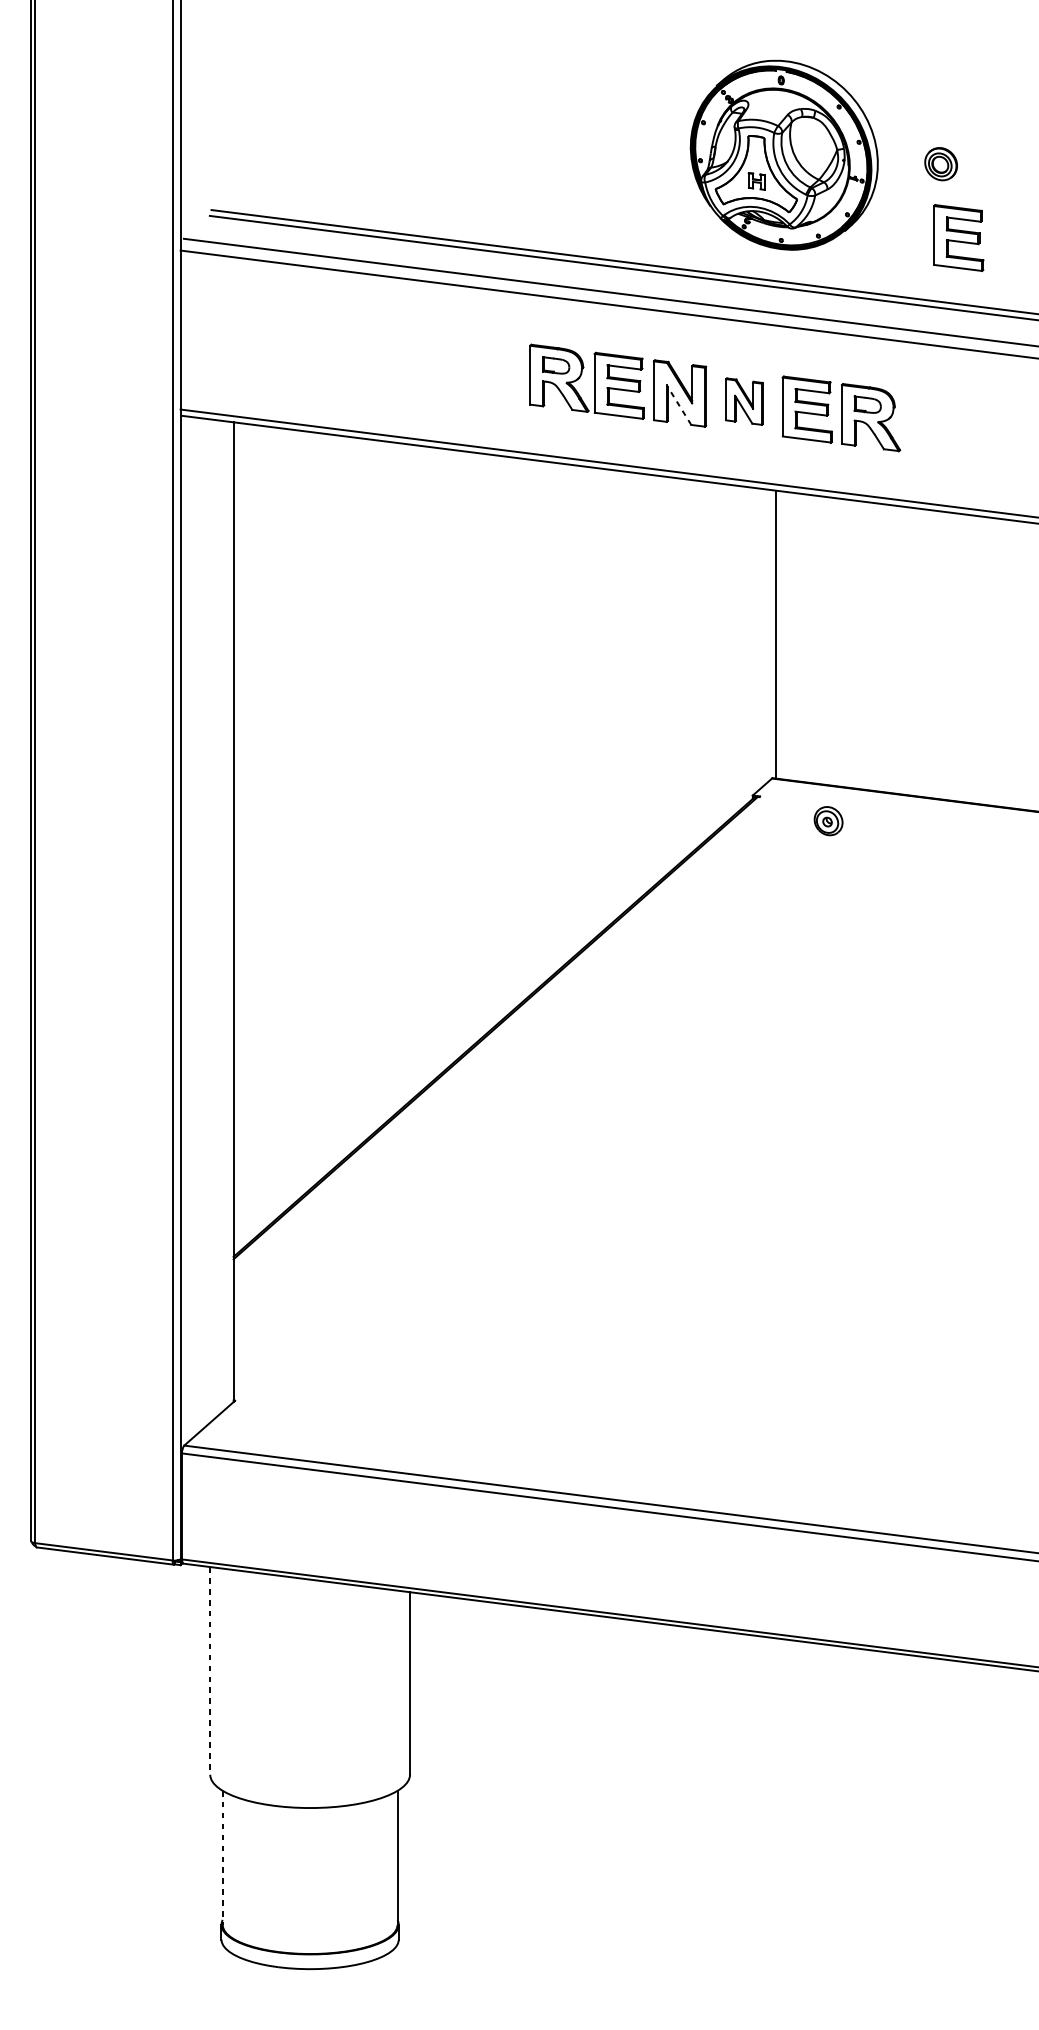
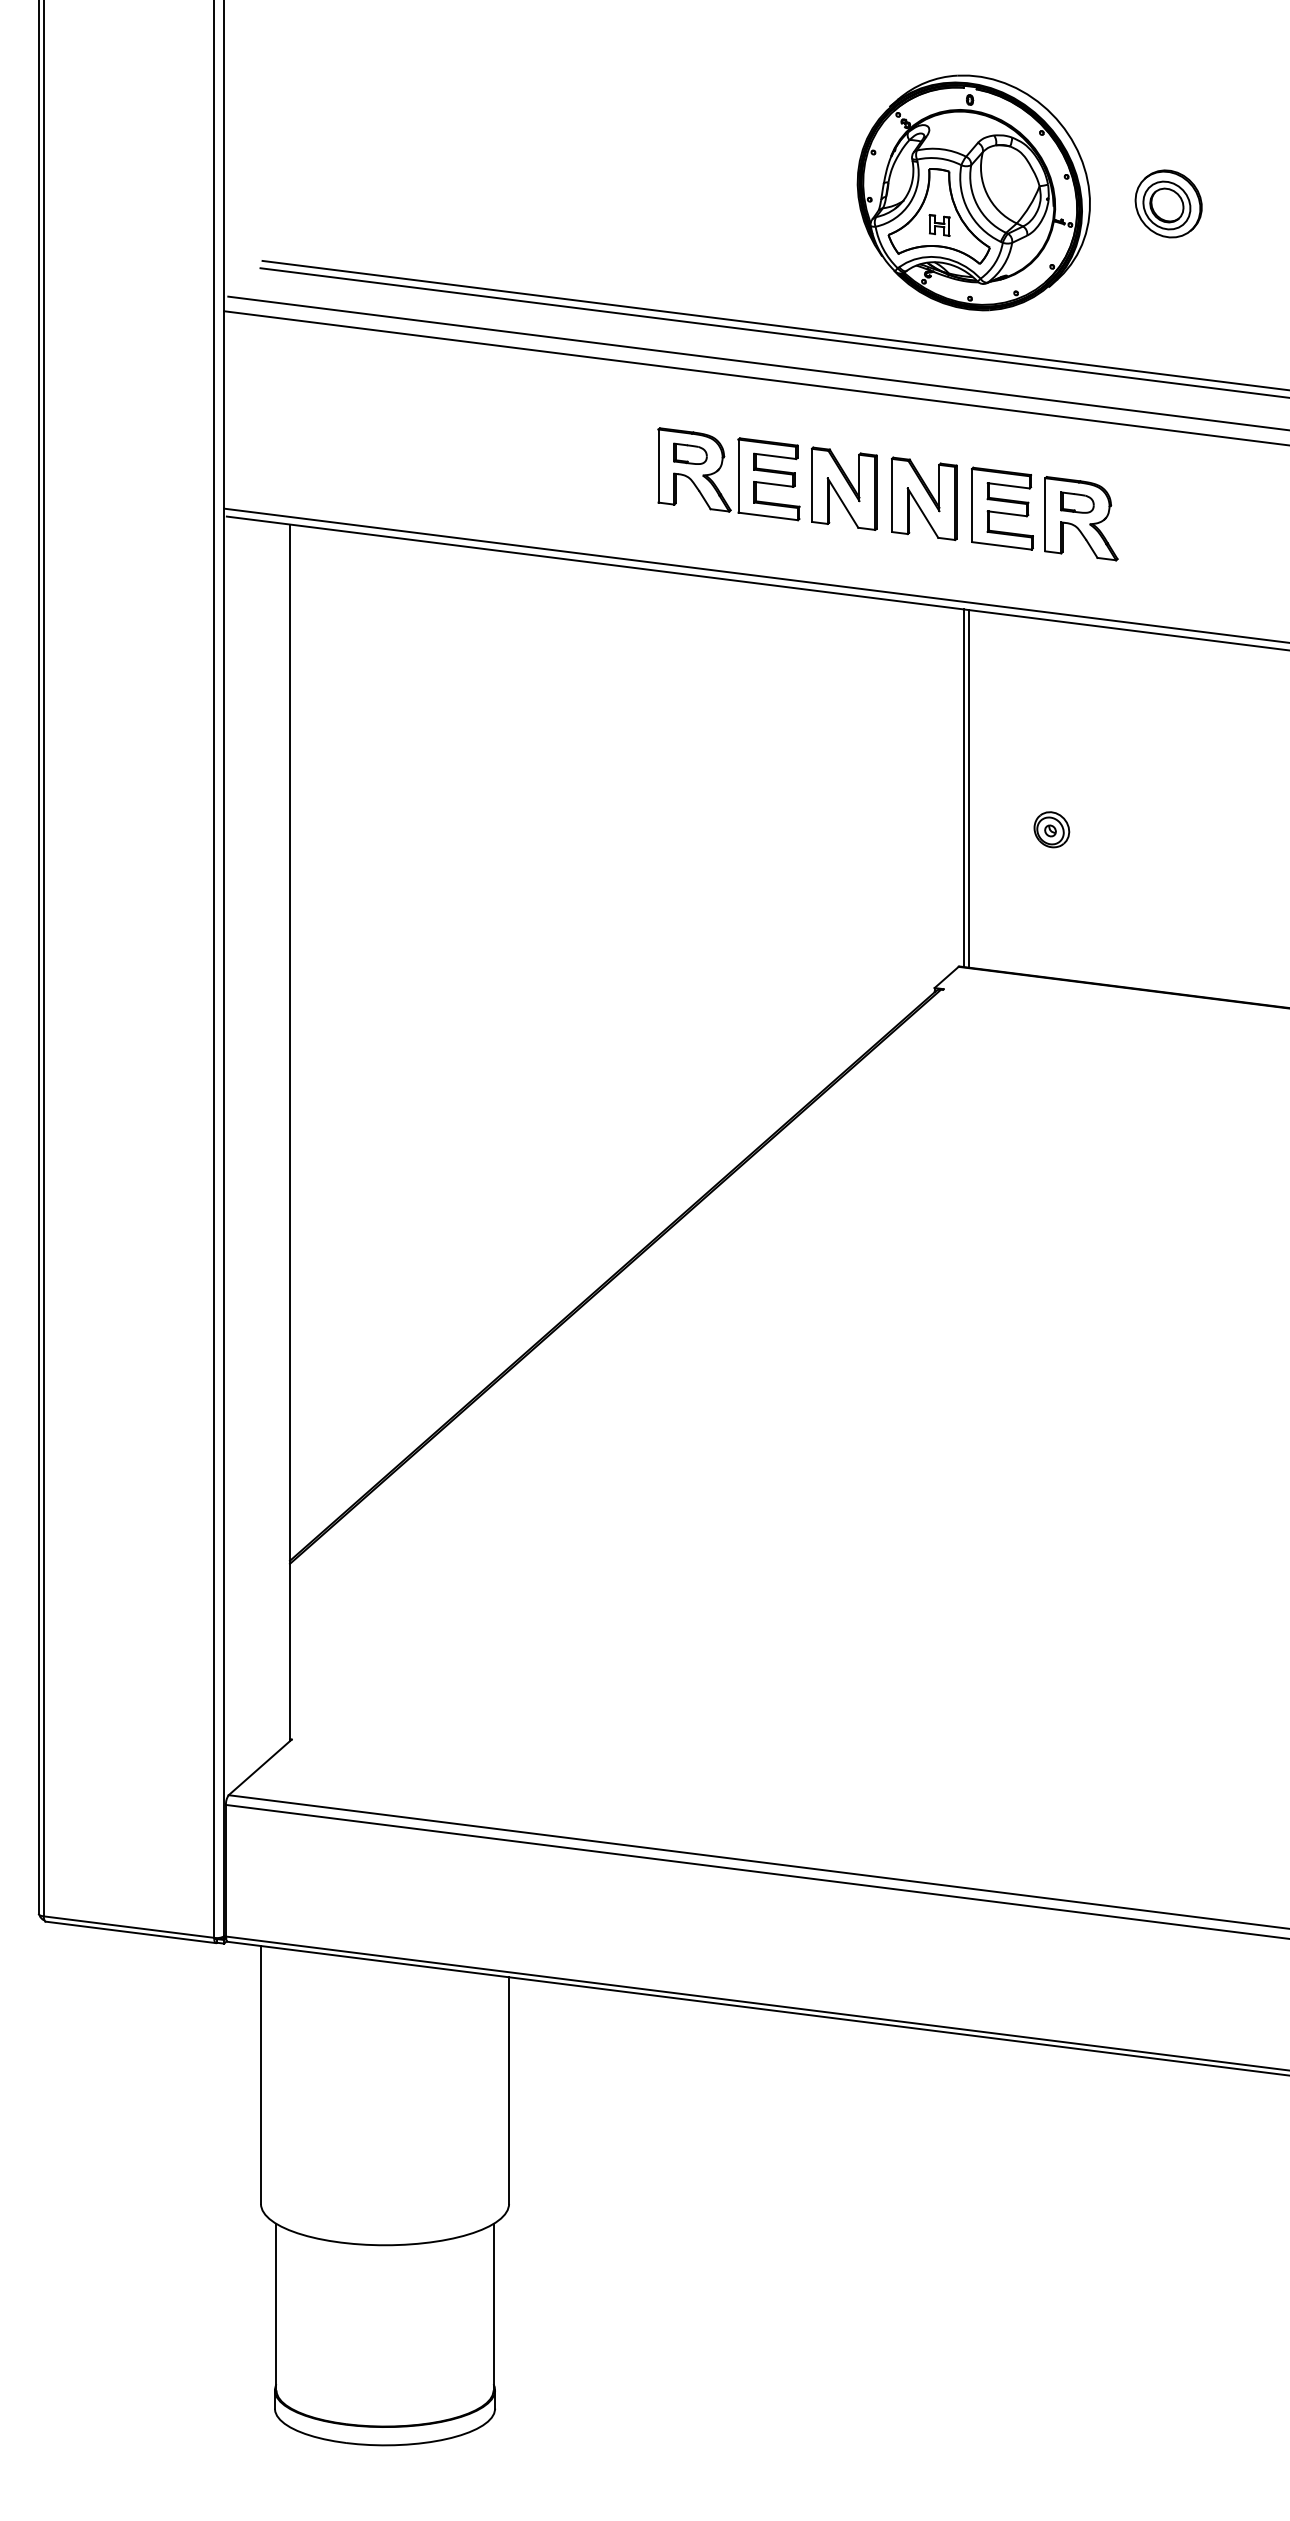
part: (941, 163) -> (1168, 203), size x1.67
part: (958, 237) -> (1190, 295), removed
part: (744, 401) -> (924, 498), size x1.43
line: (678, 404) -> (842, 502), dashed -> solid
line: (780, 634) -> (968, 788), added
part: (828, 820) -> (1051, 829), moved
line: (209, 1670) -> (260, 2074), dashed -> solid
line: (222, 1858) -> (276, 2307), dashed -> solid

